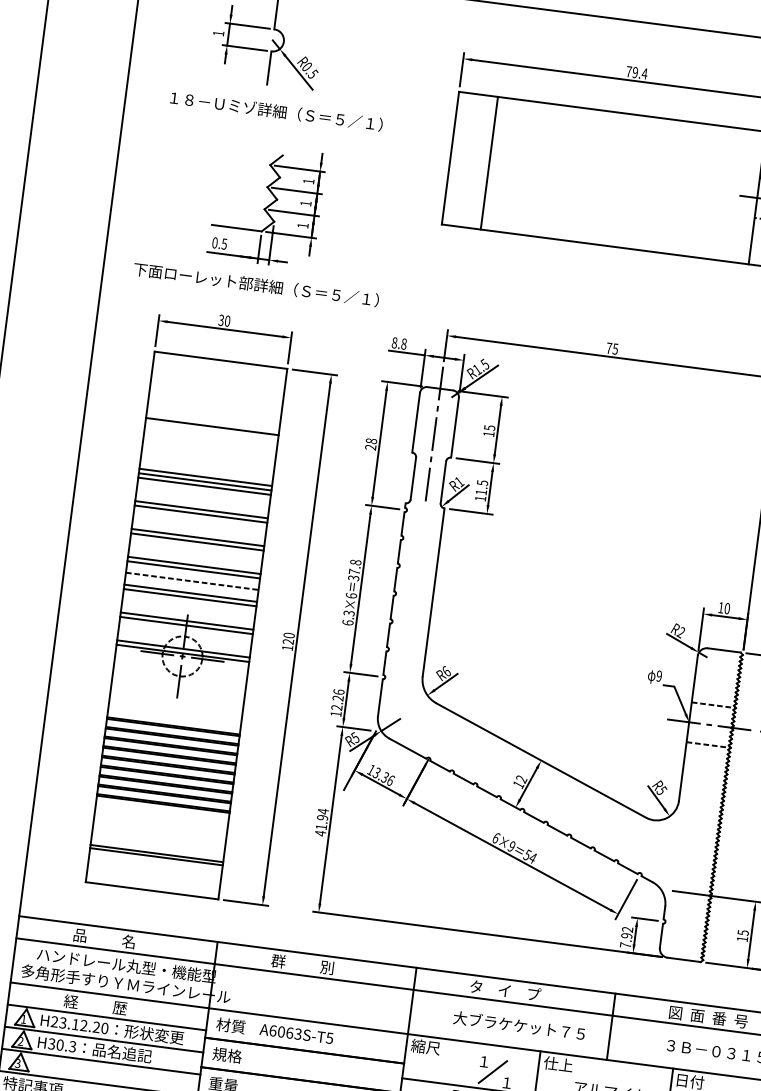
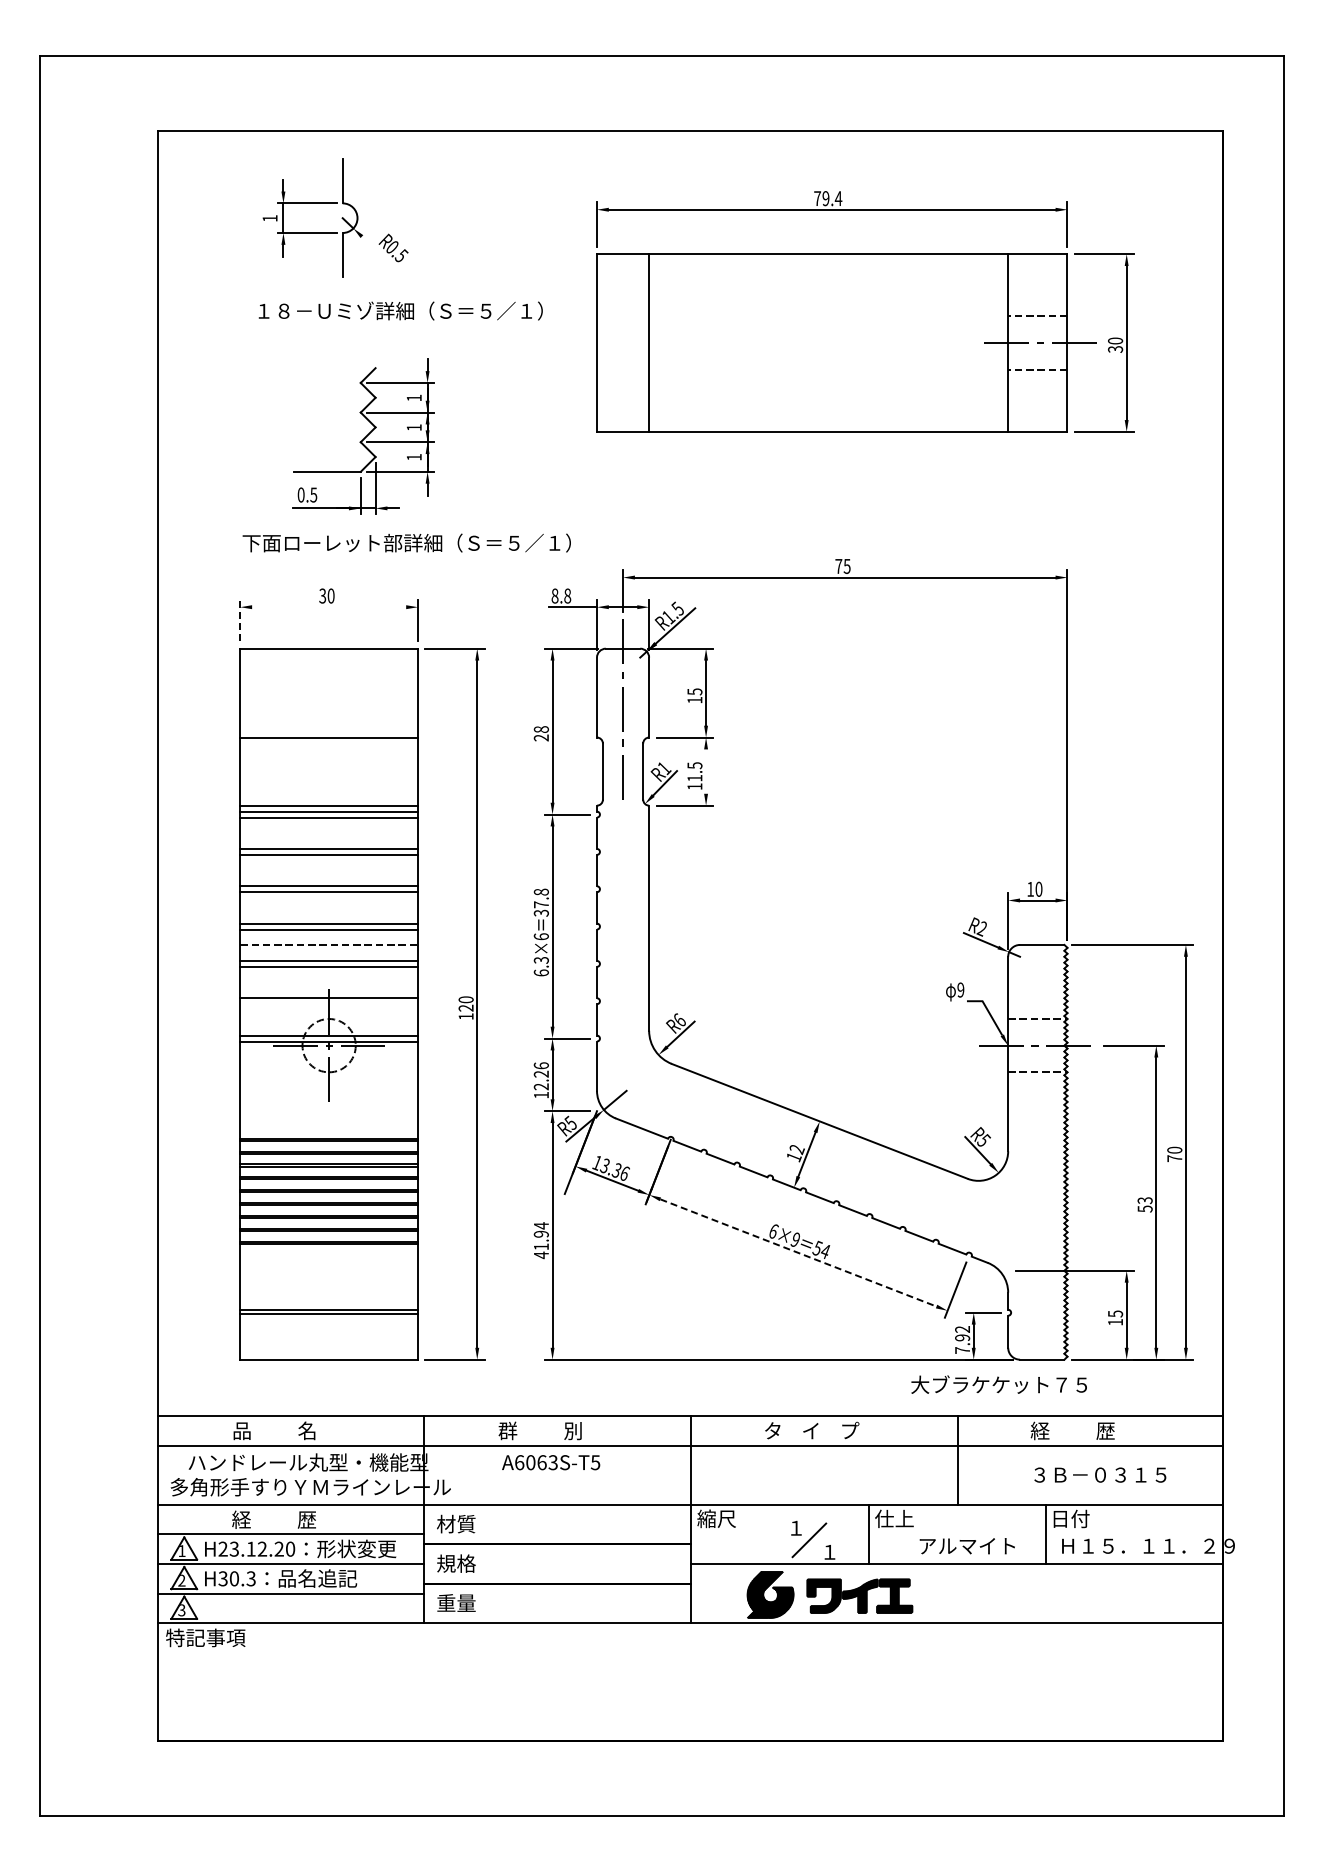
line: (298, 72) -> (382, 256), removed
text: (276, 110) -> (400, 310), moved
text: (256, 284) -> (406, 542), moved
line: (225, 329) -> (329, 607), removed
line: (157, 330) -> (240, 620), solid -> dashed
line: (490, 488) -> (706, 771), removed
line: (186, 625) -> (329, 1004), removed
line: (512, 857) -> (798, 1253), solid -> dashed
text: (708, 1016) -> (1083, 1430), 図  面  番  号 -> 経          歴
text: (518, 1025) -> (998, 1384), moved
text: (296, 1033) -> (551, 1462), moved

